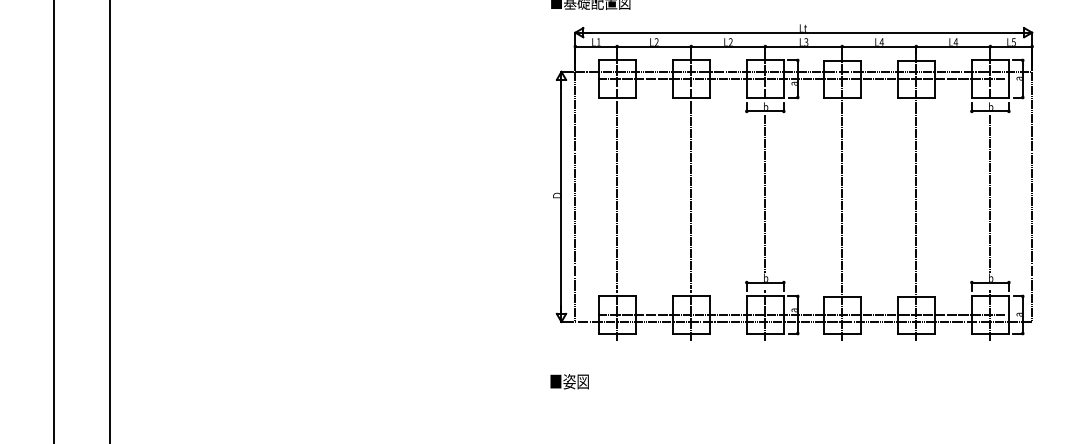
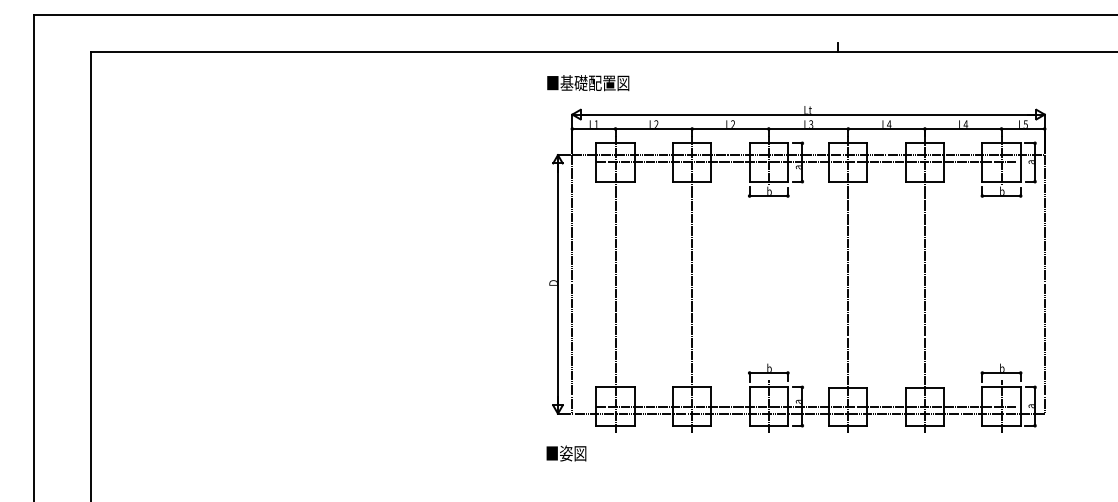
line: (765, 194) -> (768, 281), removed
line: (990, 194) -> (1001, 281), removed
text: (569, 381) -> (566, 453), moved

